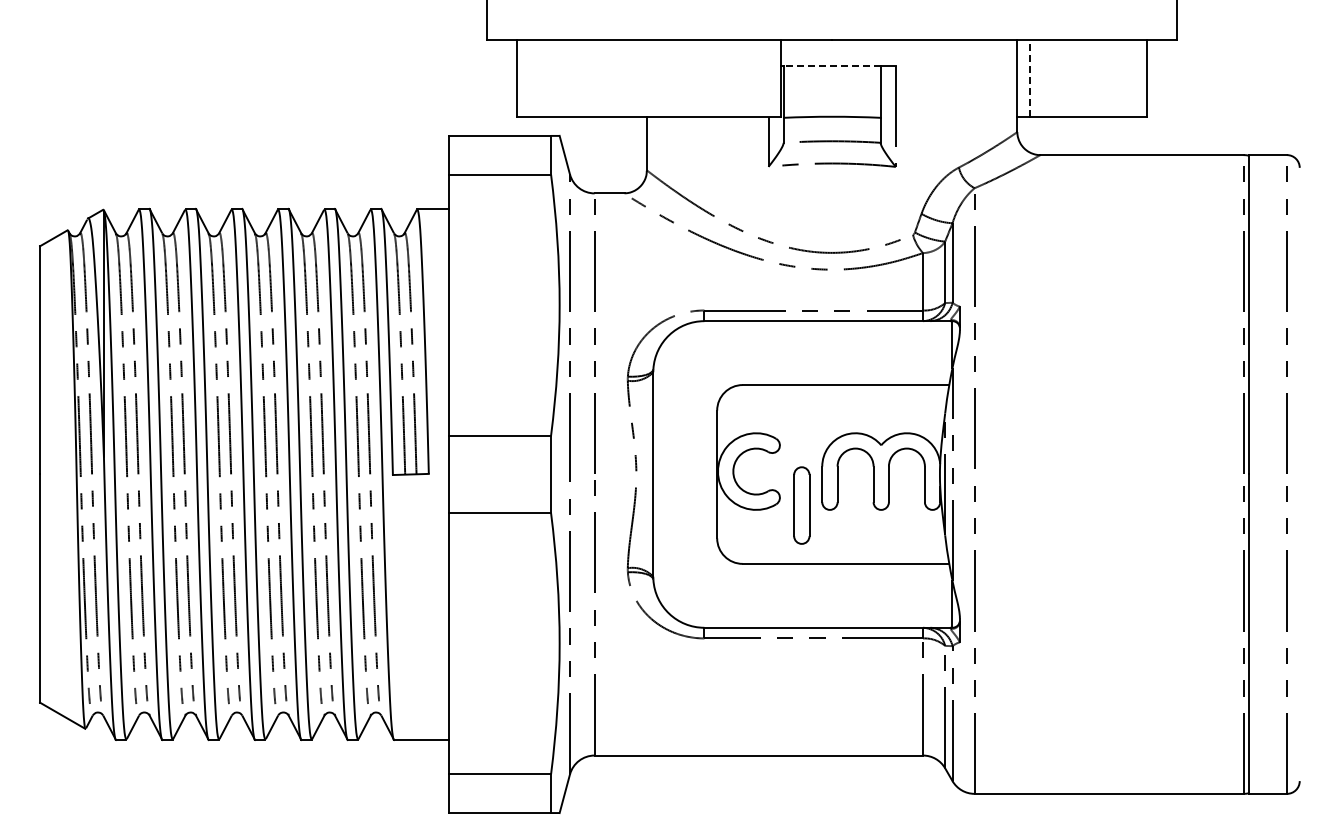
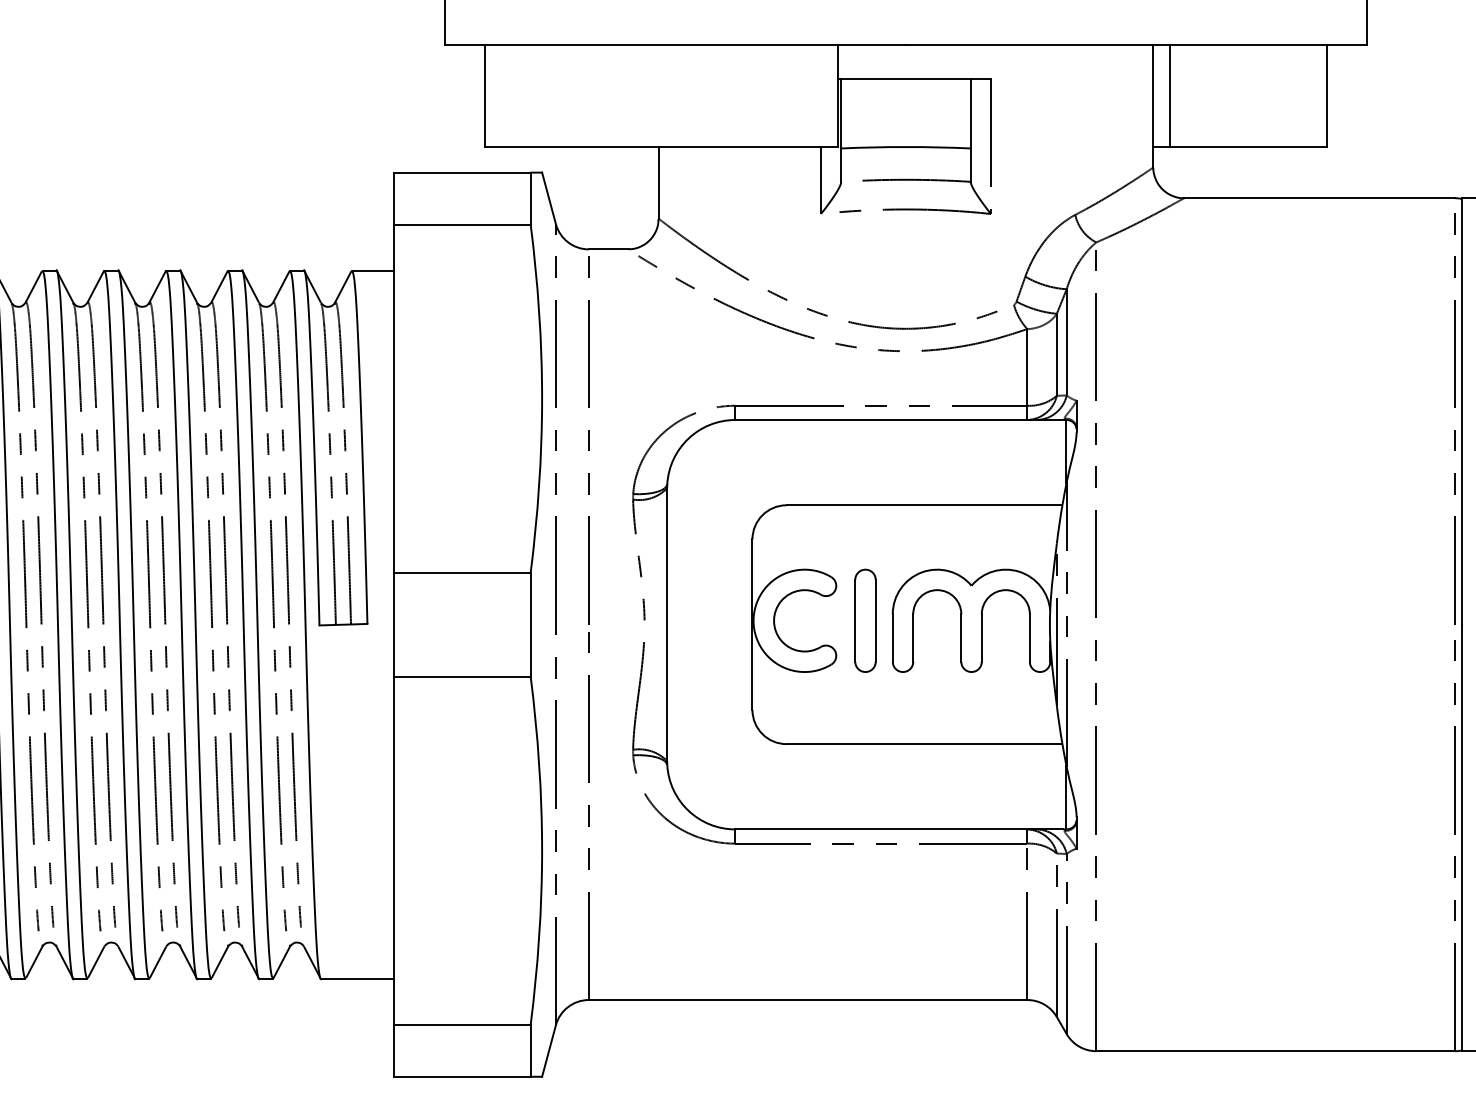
line: (832, 65) -> (906, 78), dashed -> solid
line: (1030, 77) -> (1170, 94), dashed -> solid
part: (801, 505) -> (865, 620), moved

